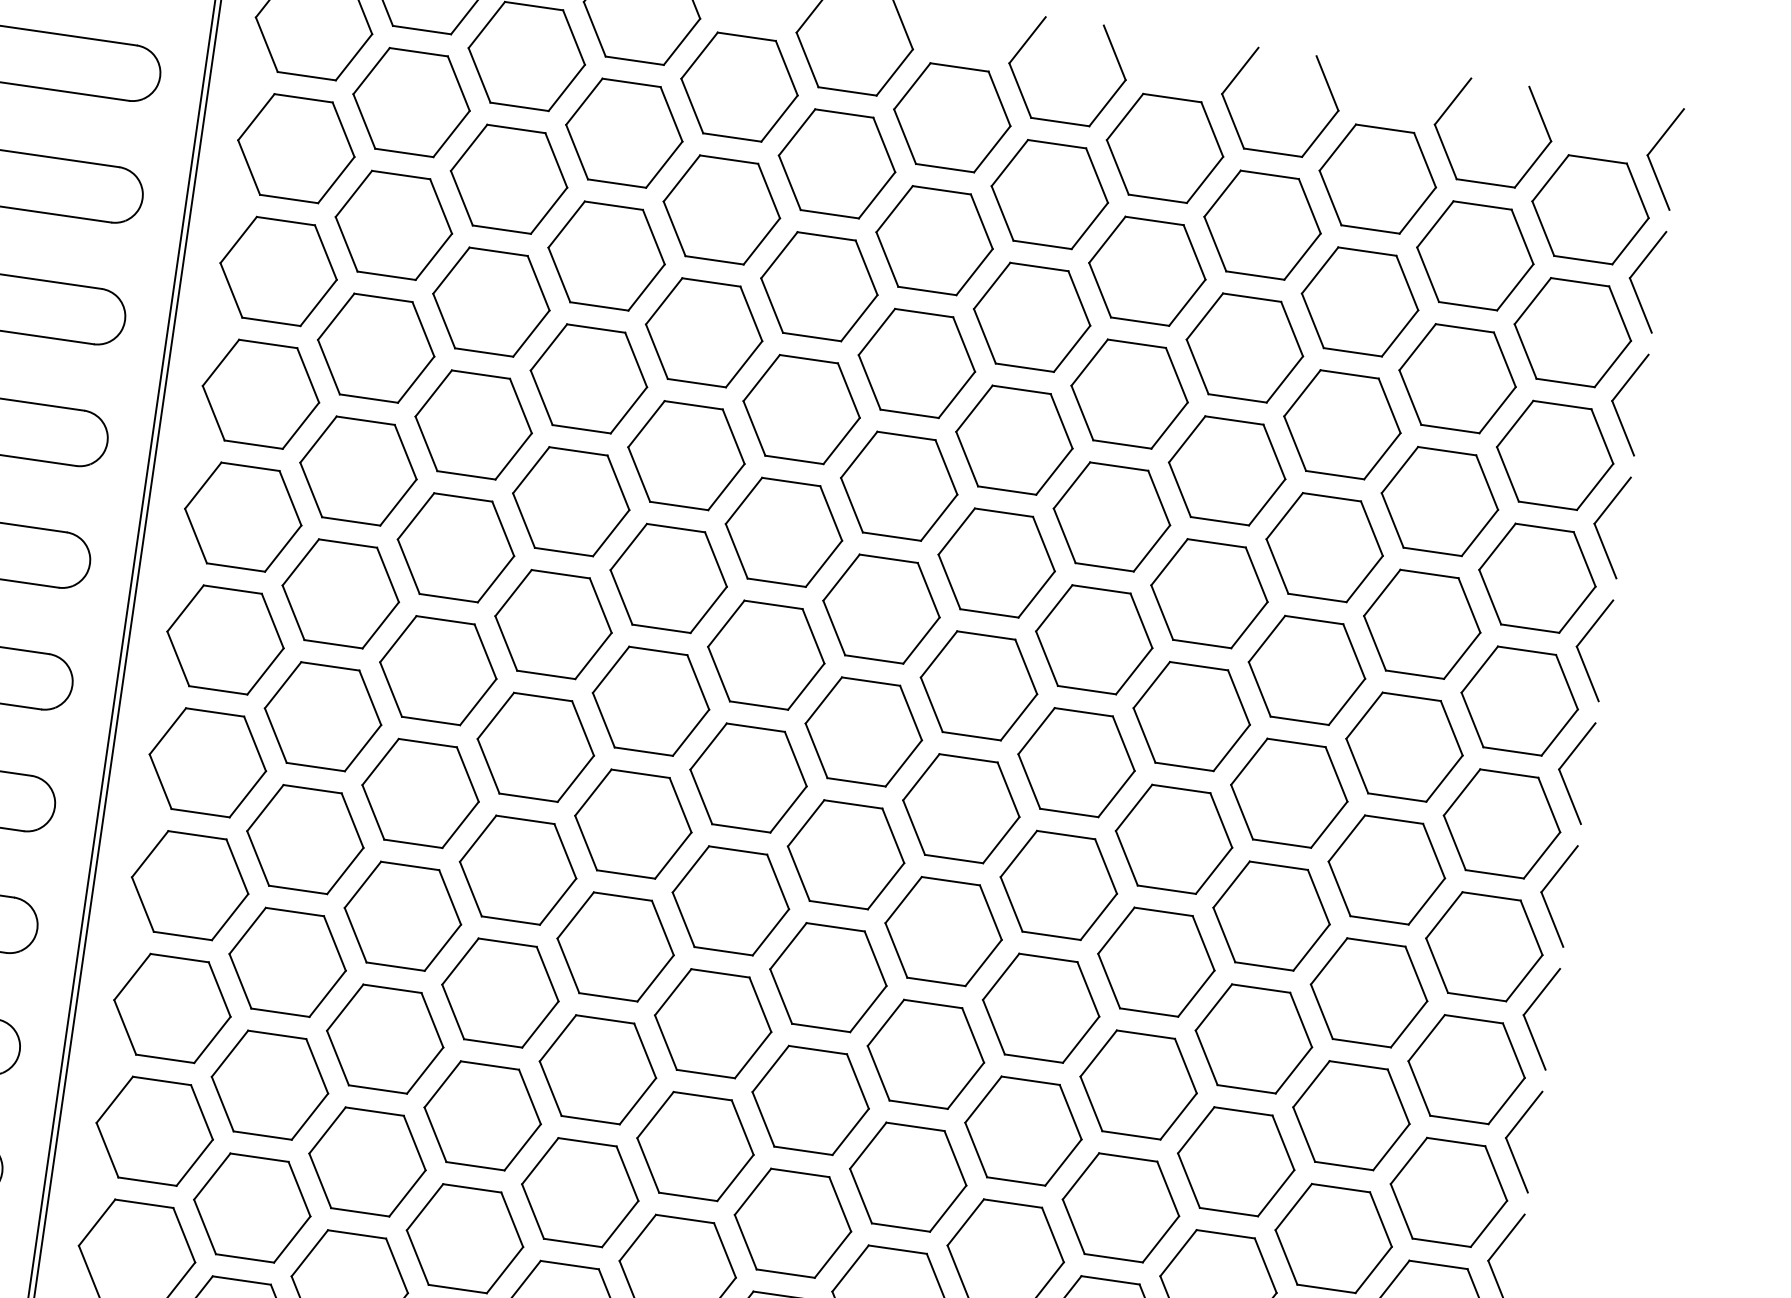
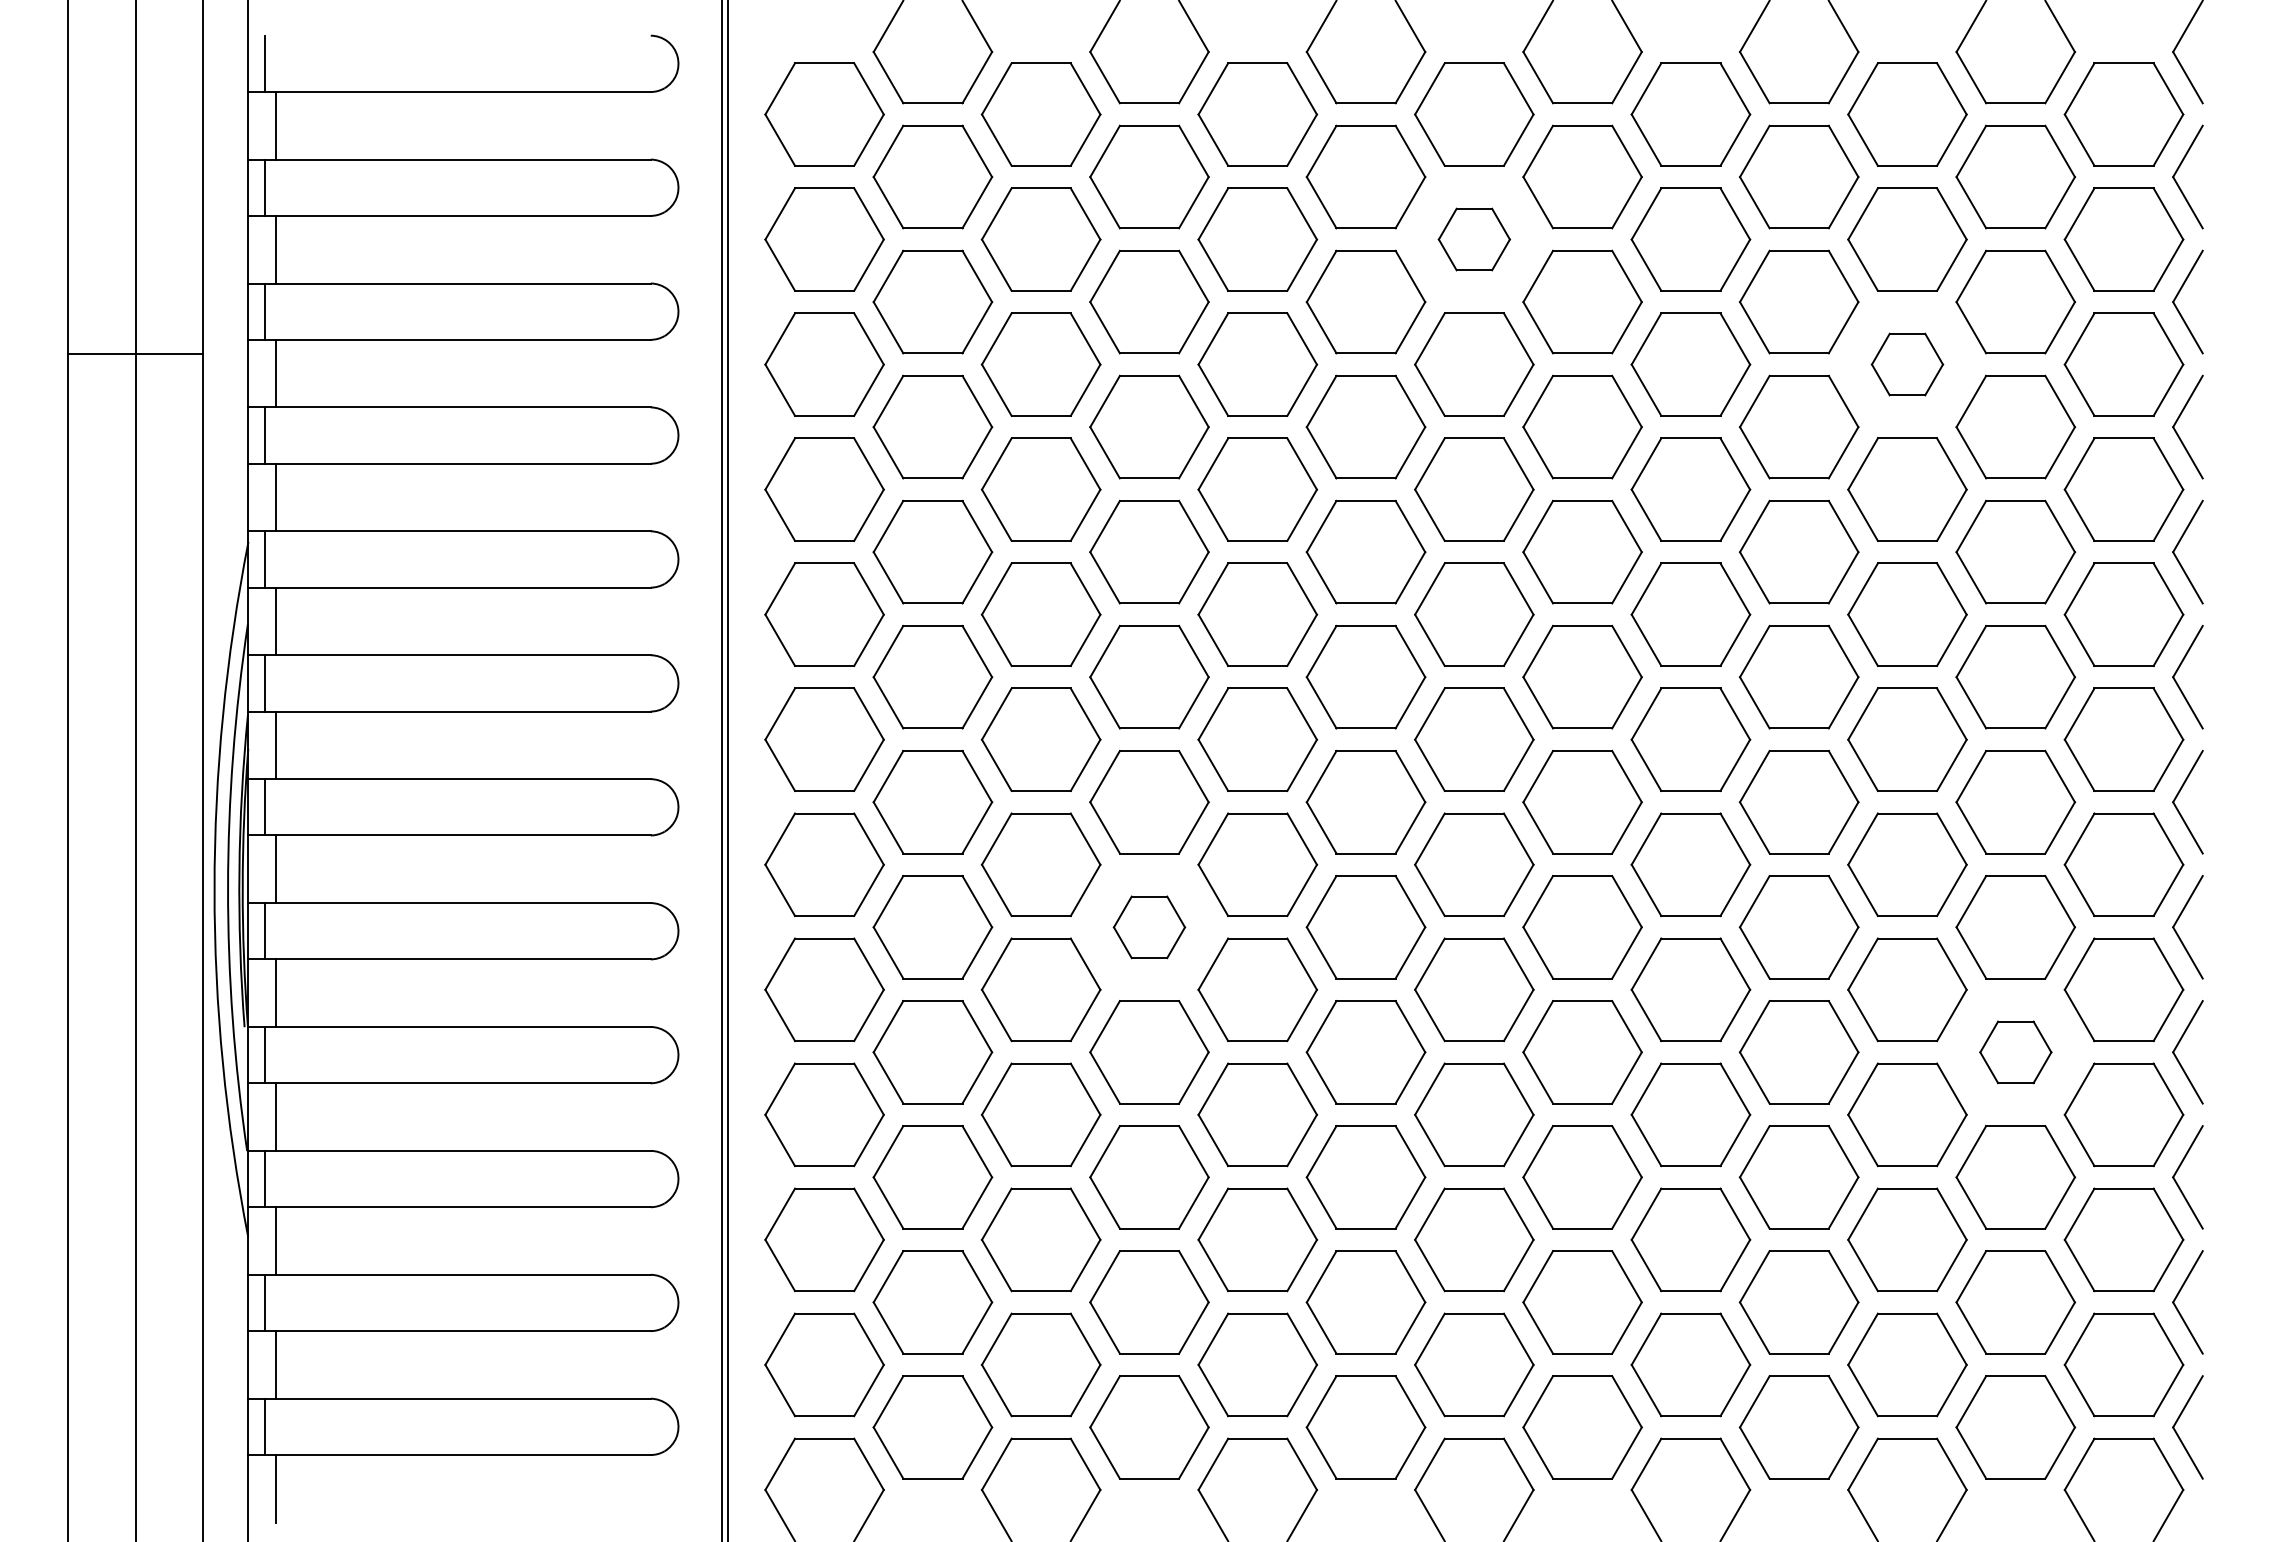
part: (934, 240) -> (1474, 239), size x0.6
part: (1342, 424) -> (1907, 364), size x0.6
part: (518, 870) -> (1149, 927), size x0.6
part: (1351, 1115) -> (2015, 1052), size x0.6

